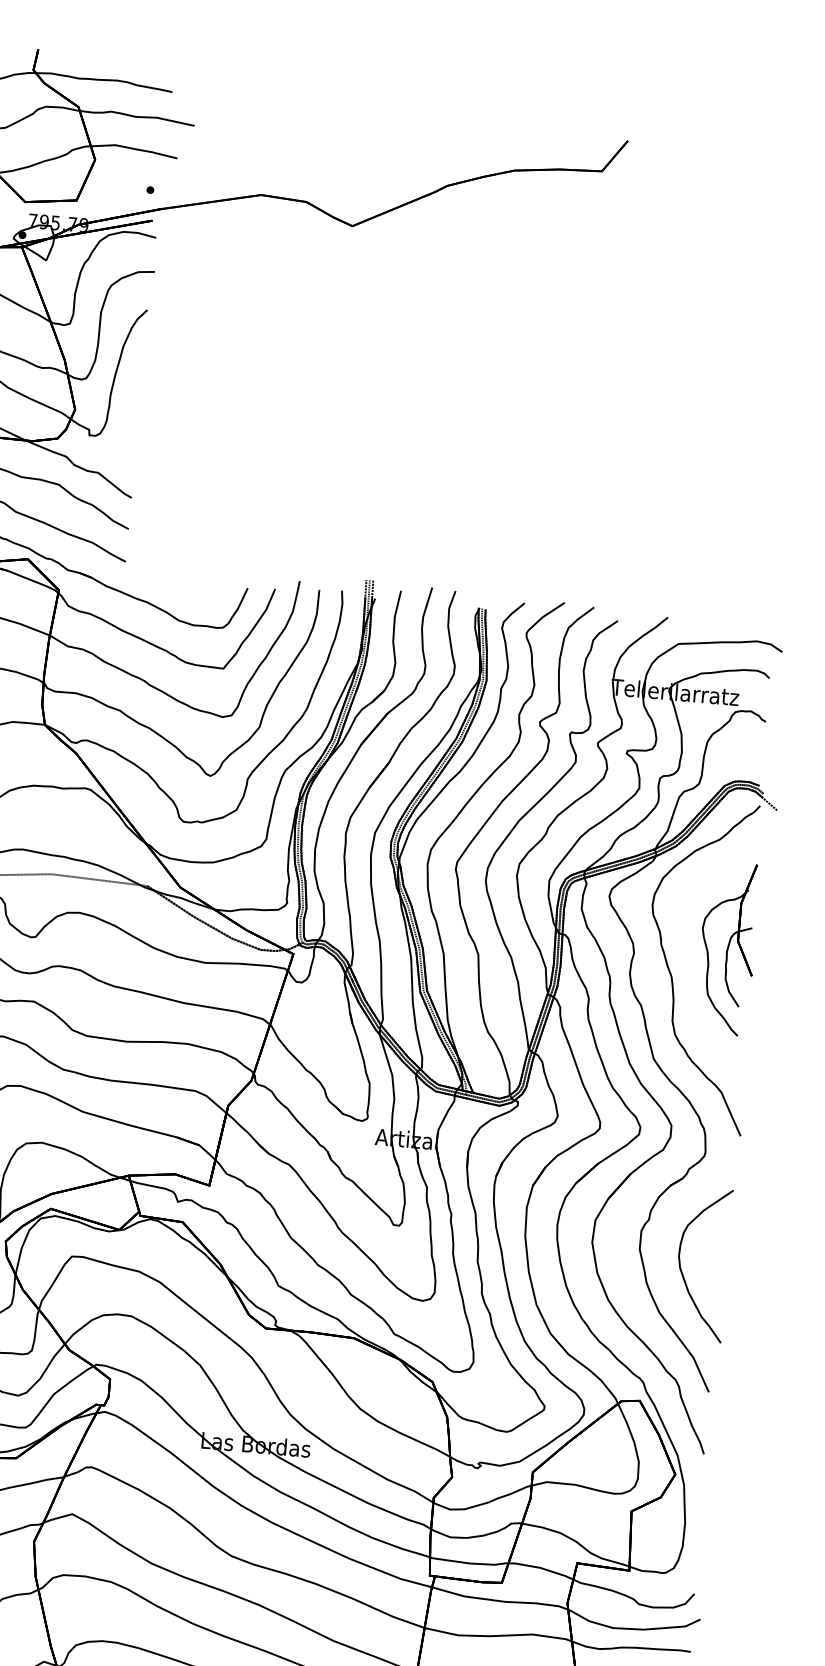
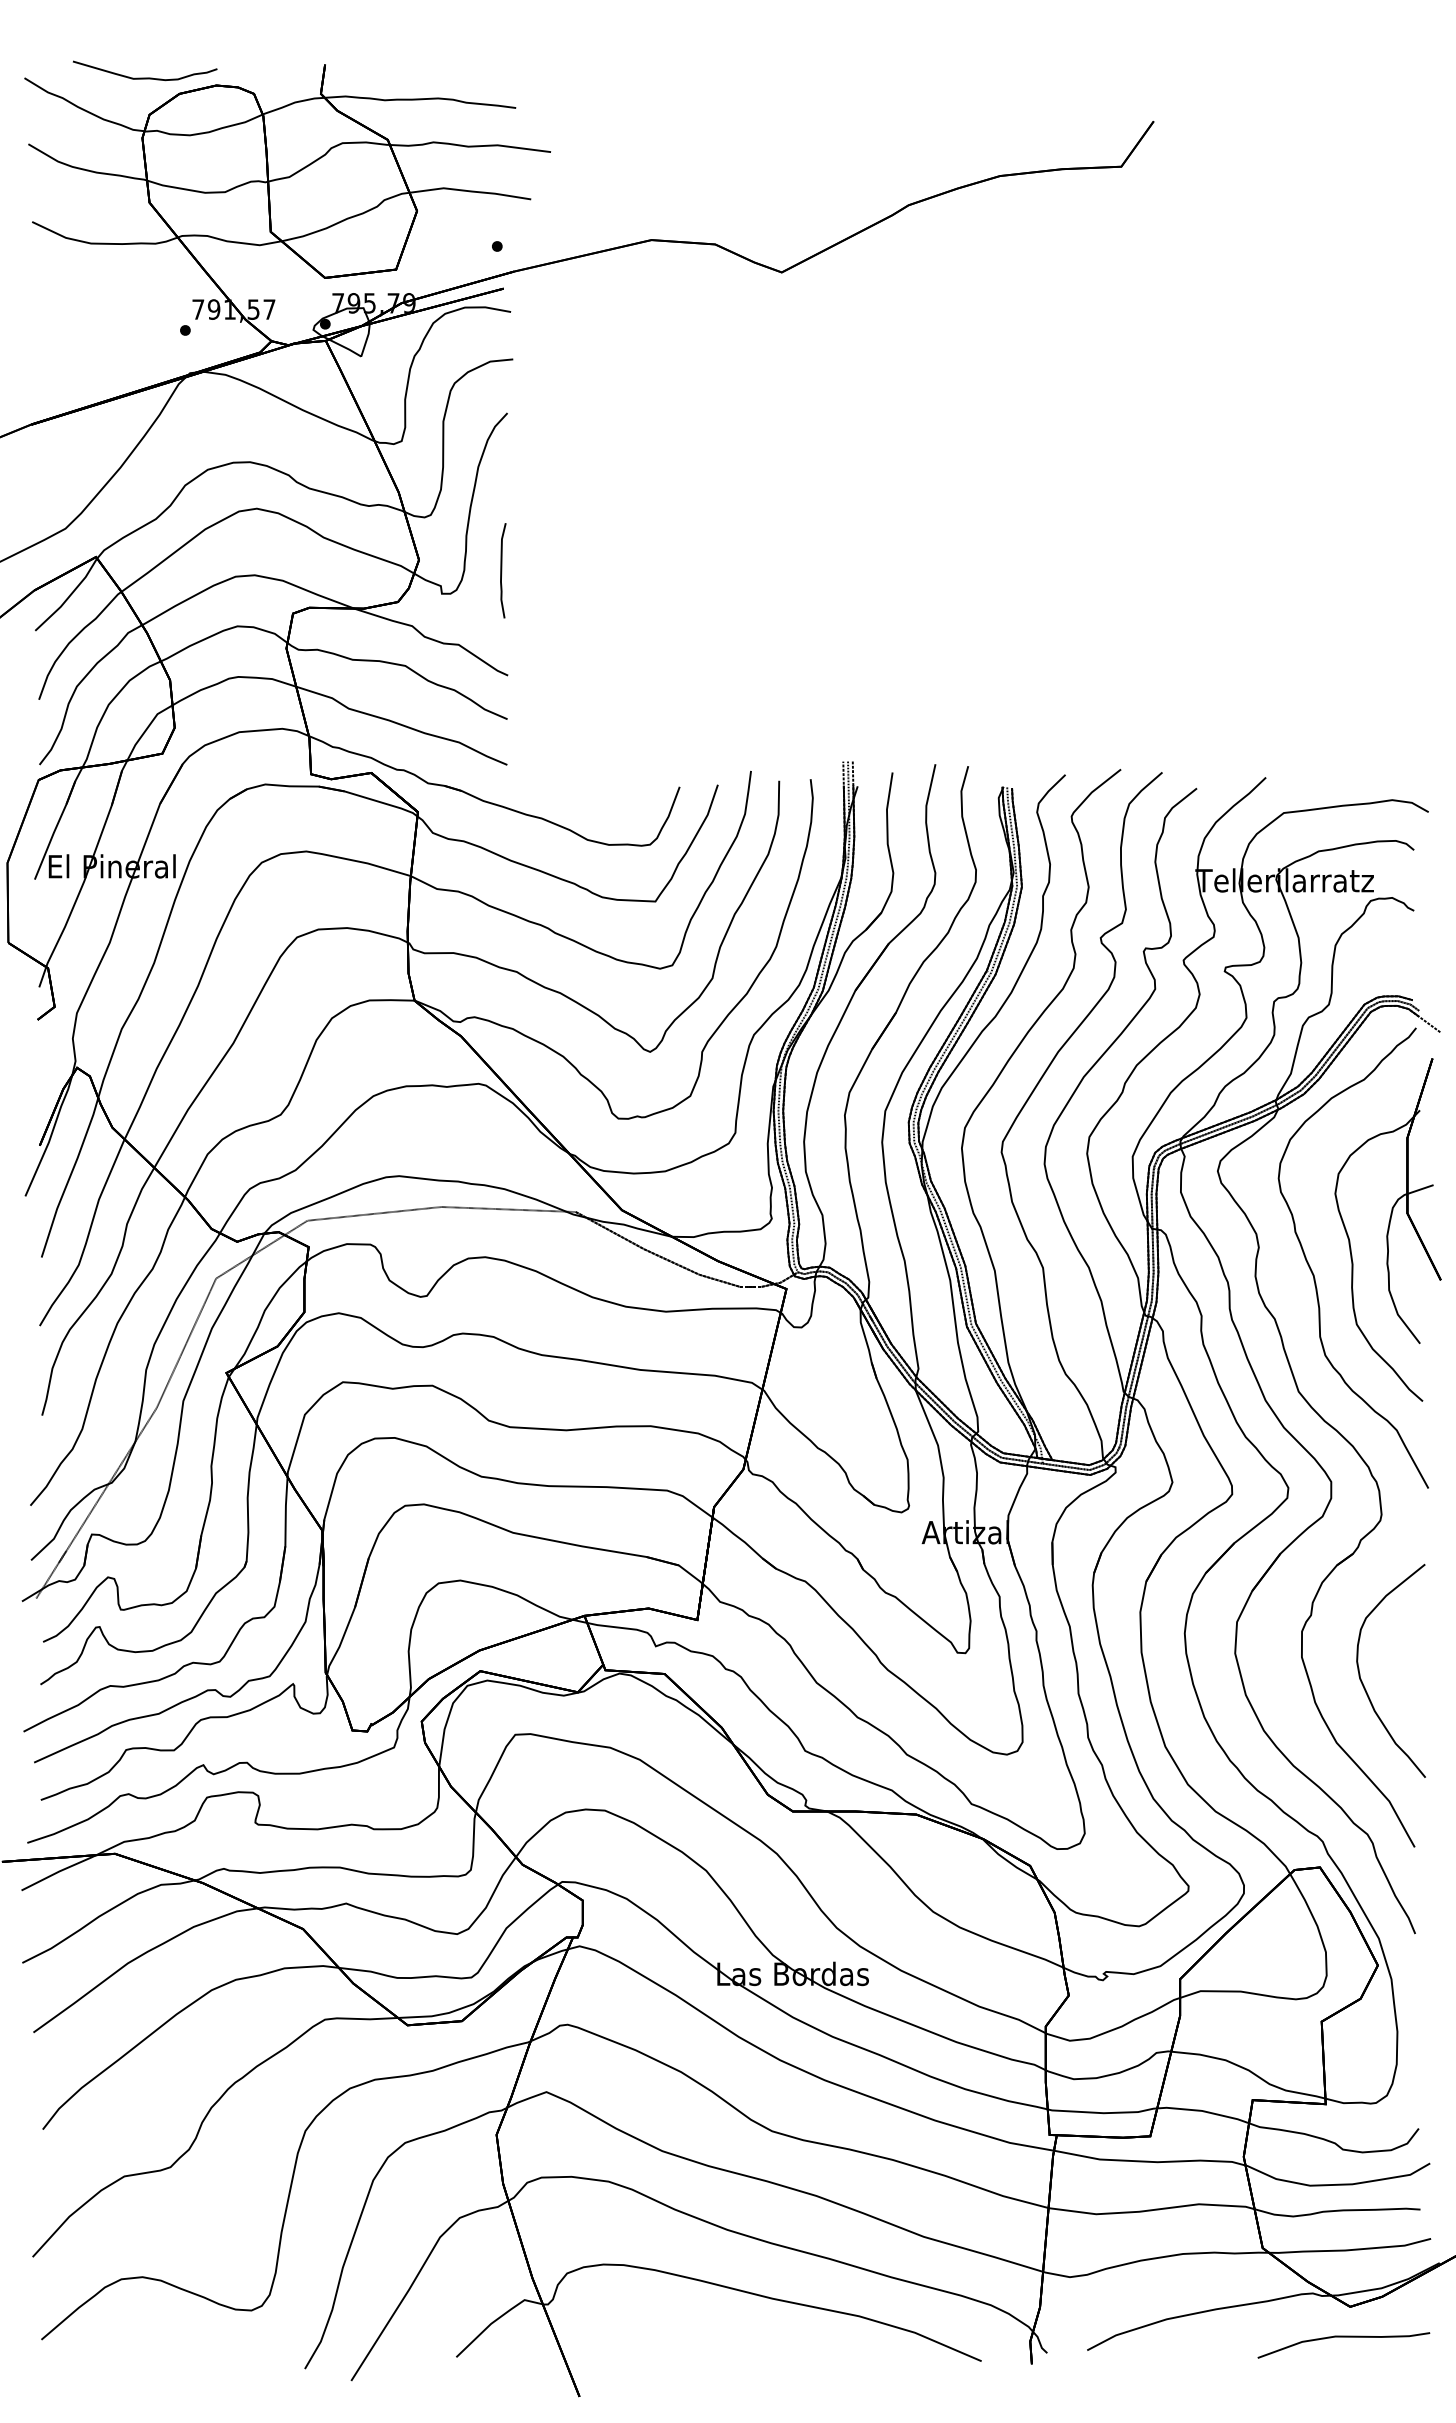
curve: (134, 422) -> (502, 570), added
part: (727, 948) -> (1387, 1229), size x1.43

